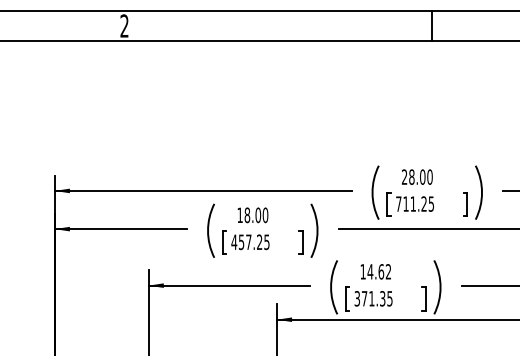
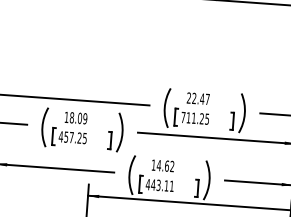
text: (420, 176) -> (200, 98), 28.00 -> 22.47
text: (265, 215) -> (85, 118), 18.00 -> 18.09
text: (373, 298) -> (159, 185), 371.35 -> 443.11

